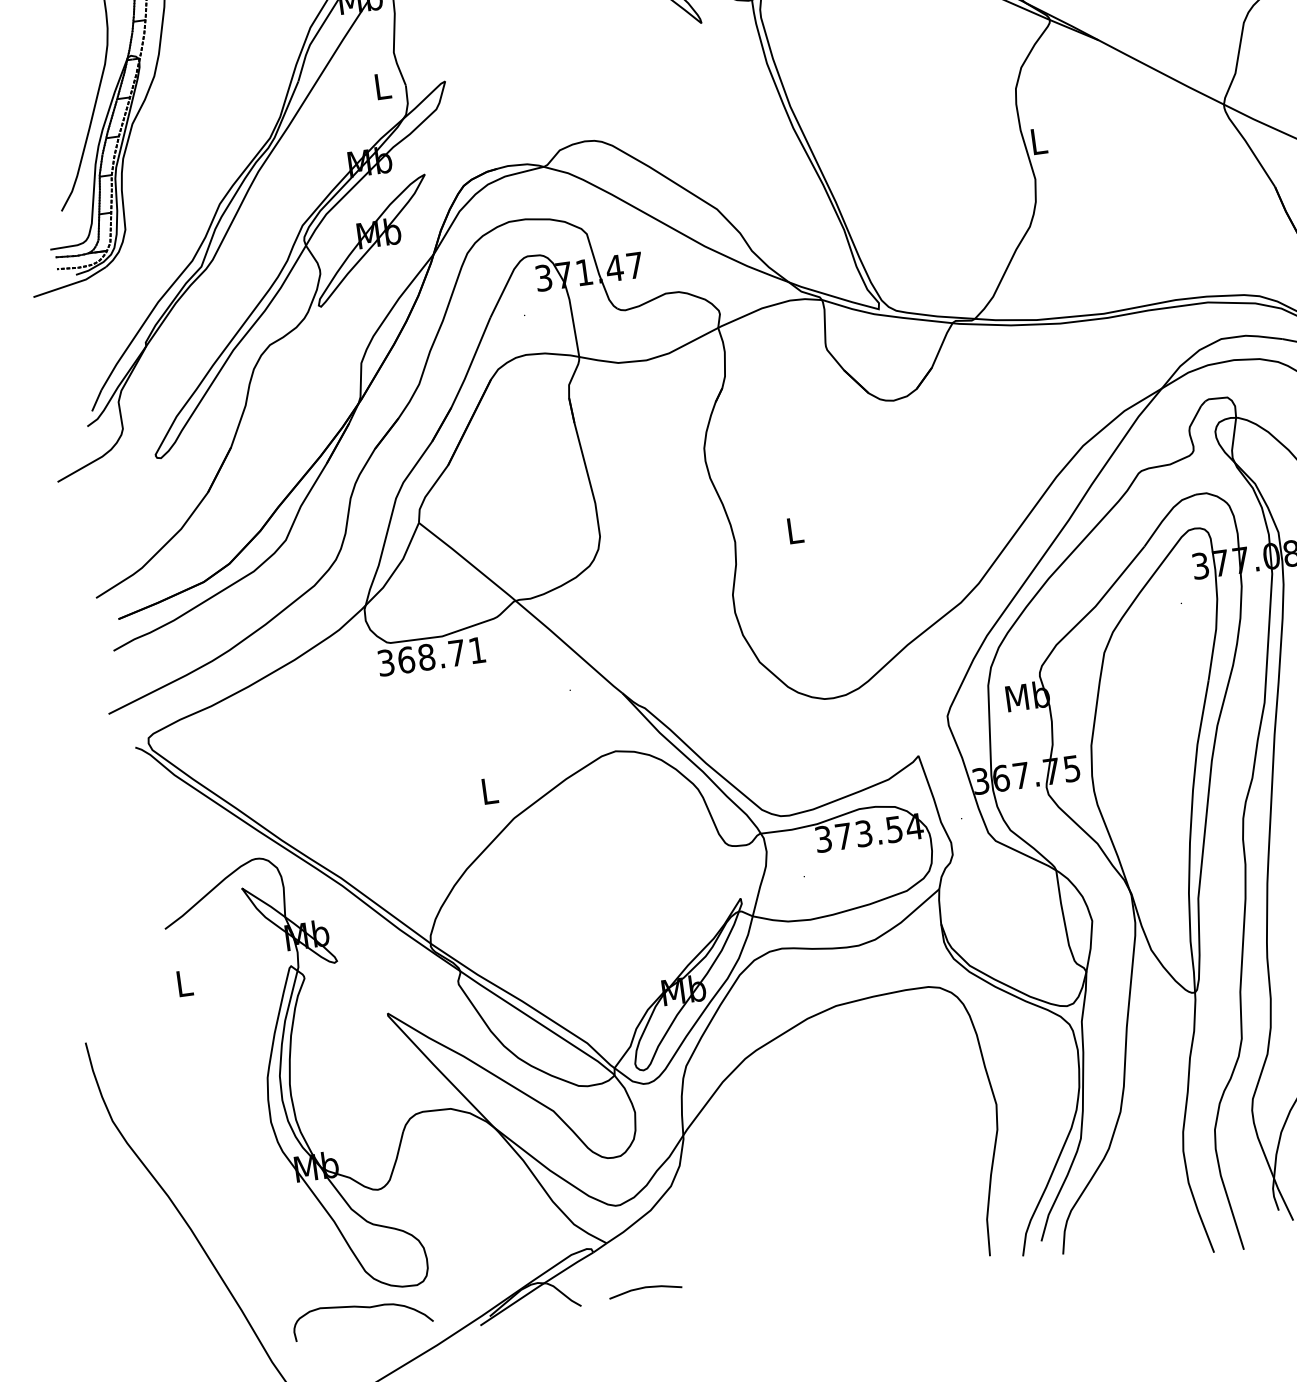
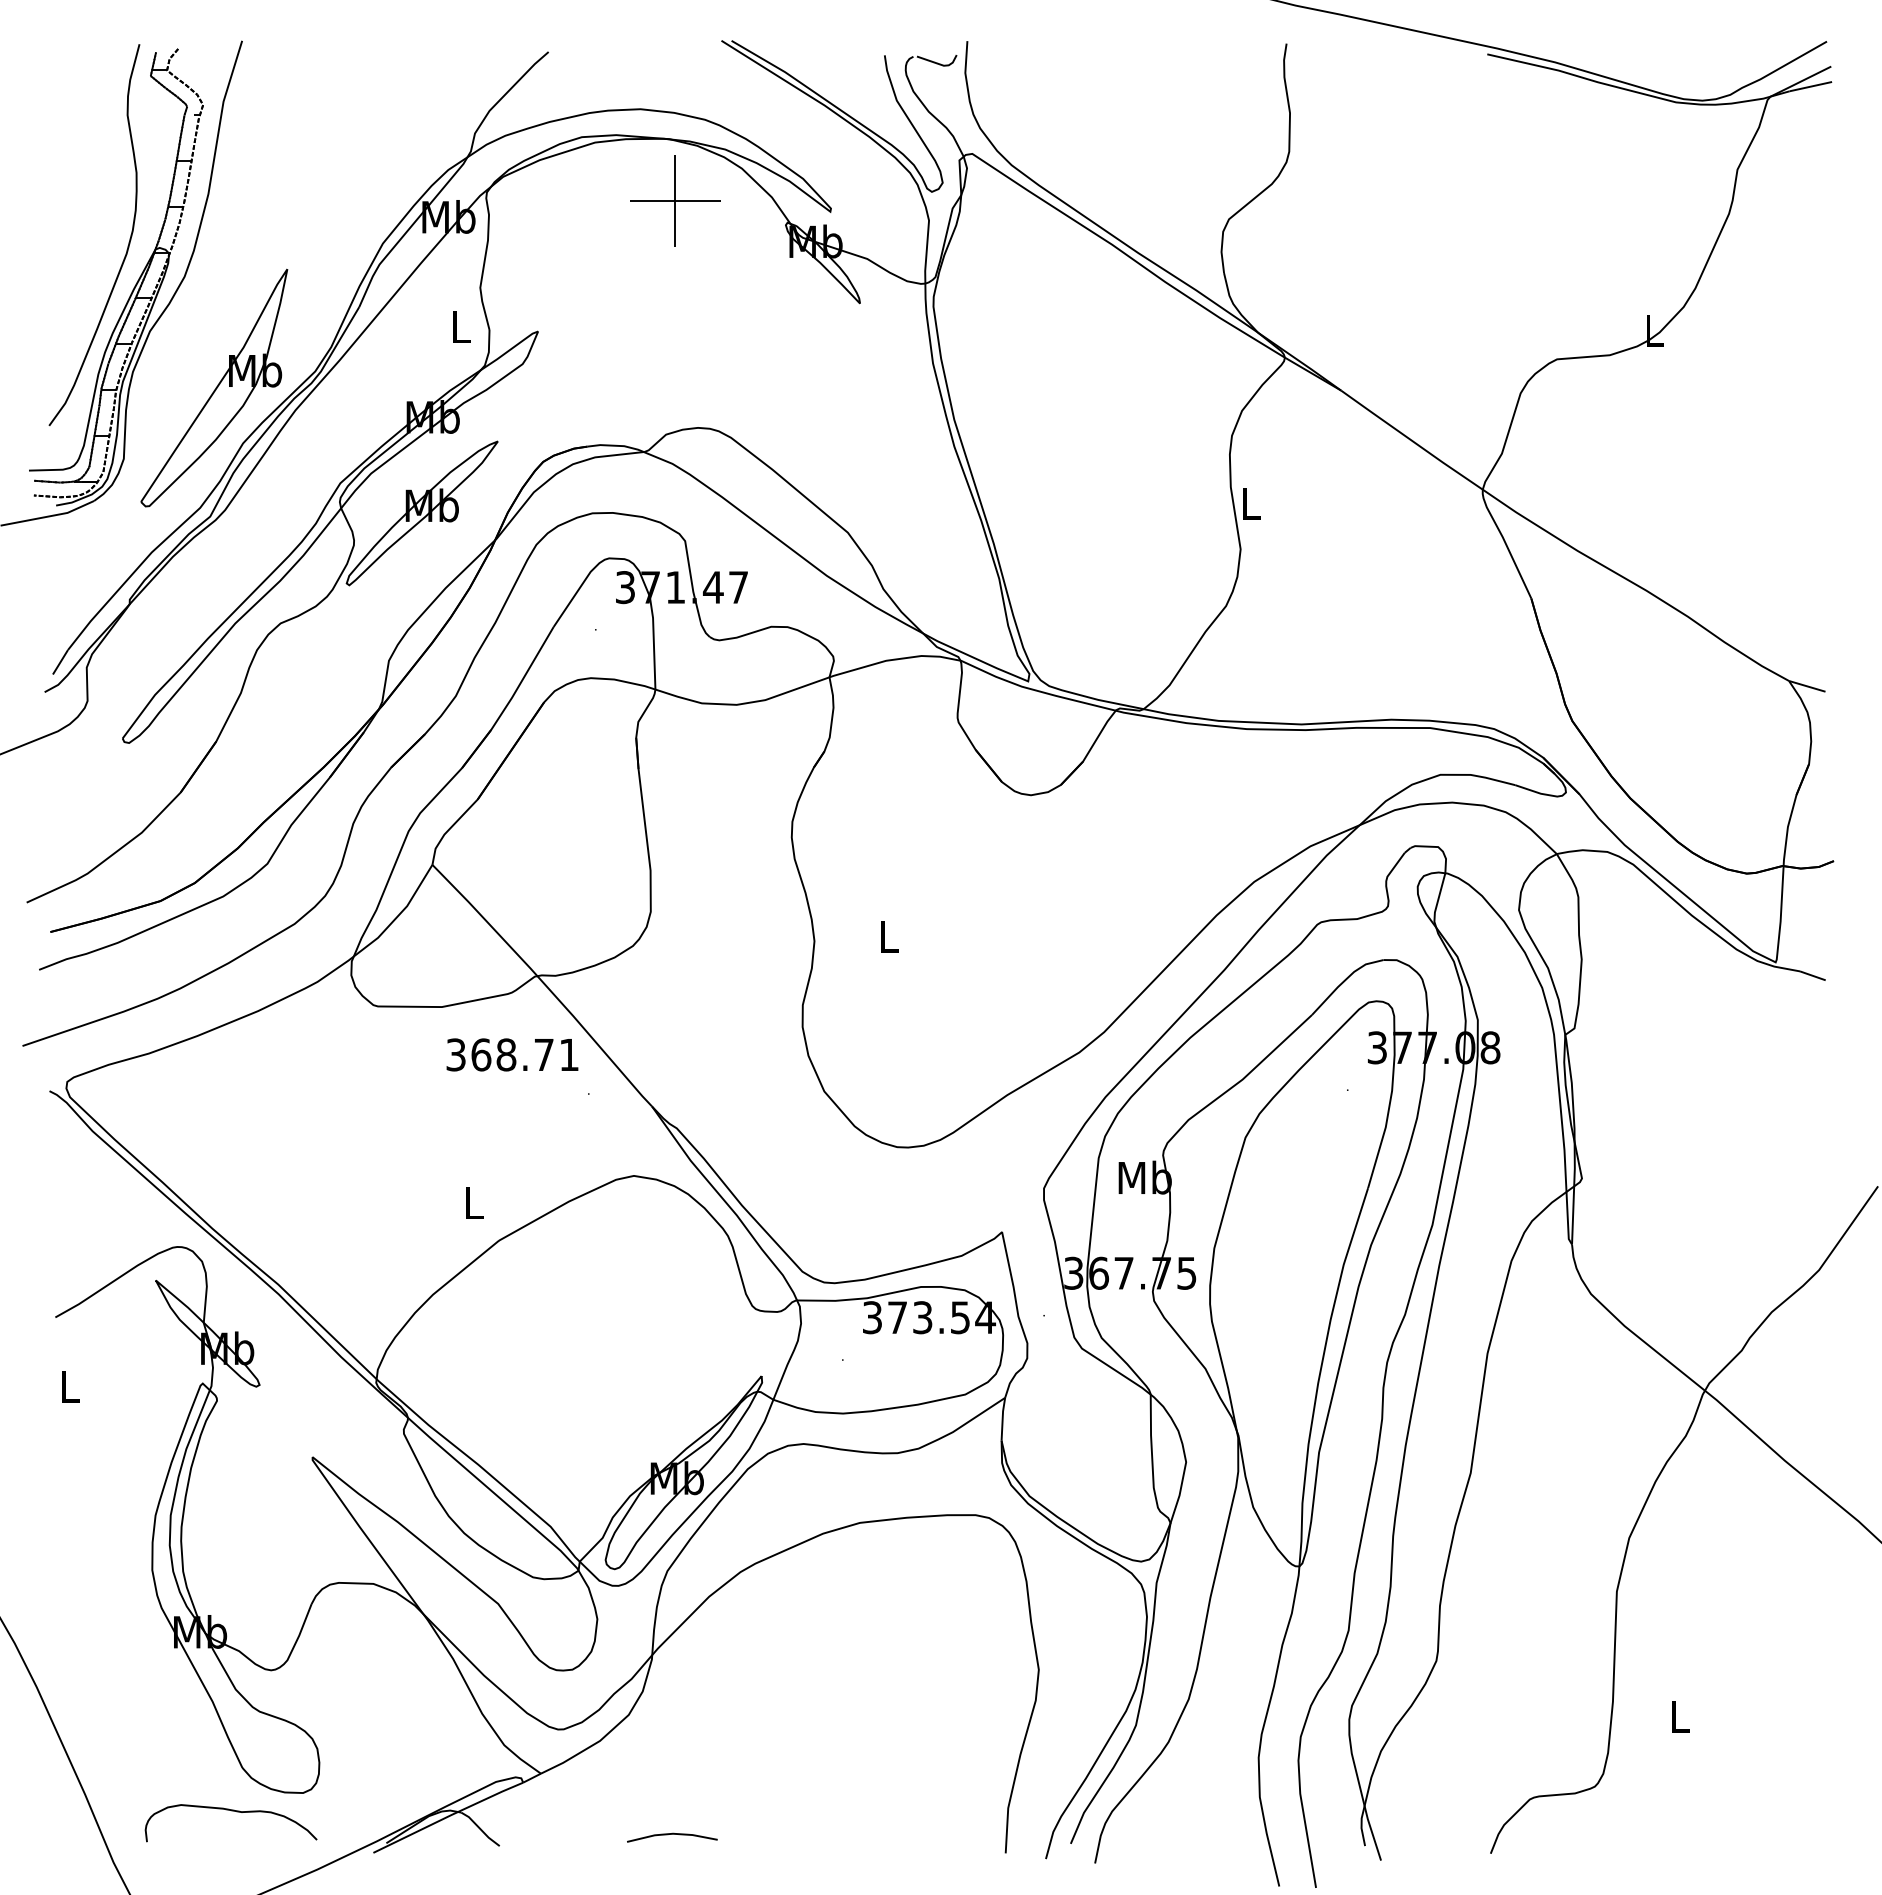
part: (190, 162) -> (214, 387), added
text: (431, 656) -> (512, 1054), moved
line: (645, 1287) -> (672, 1834), moved

